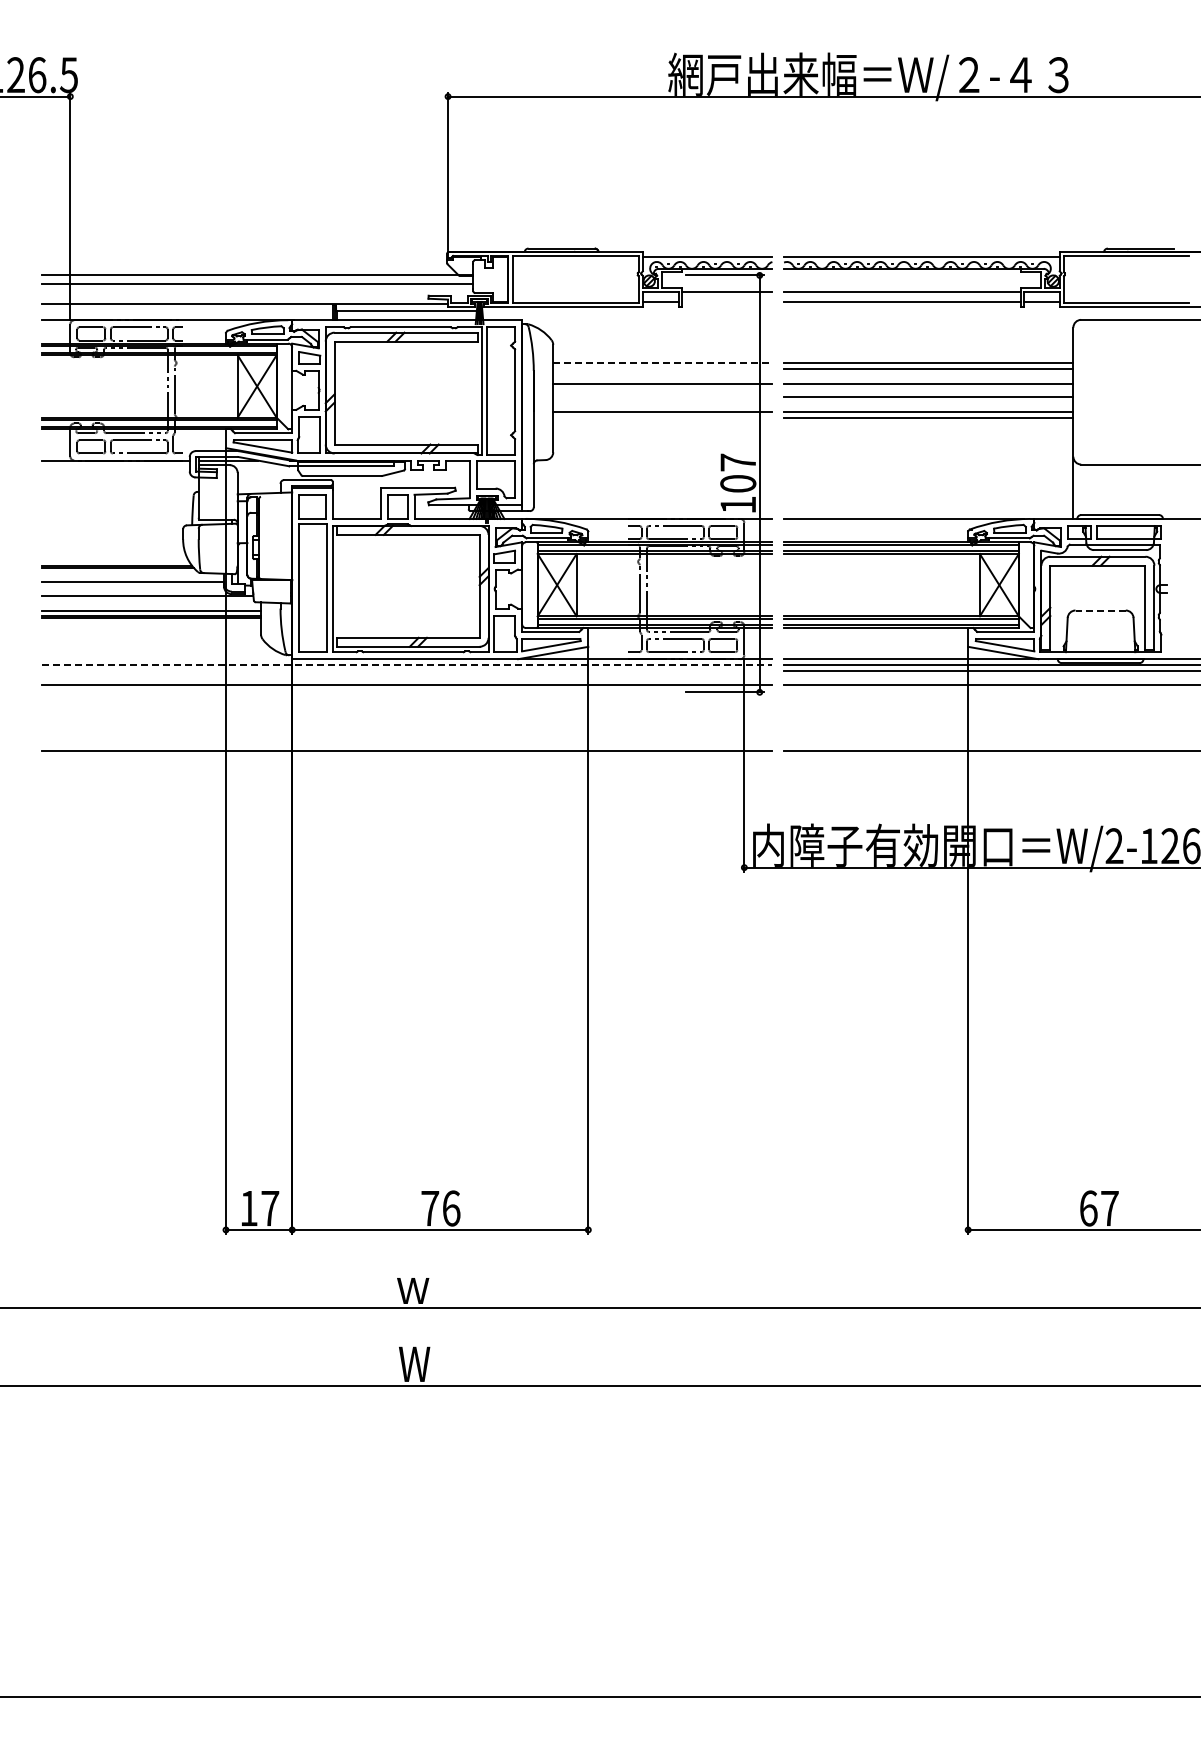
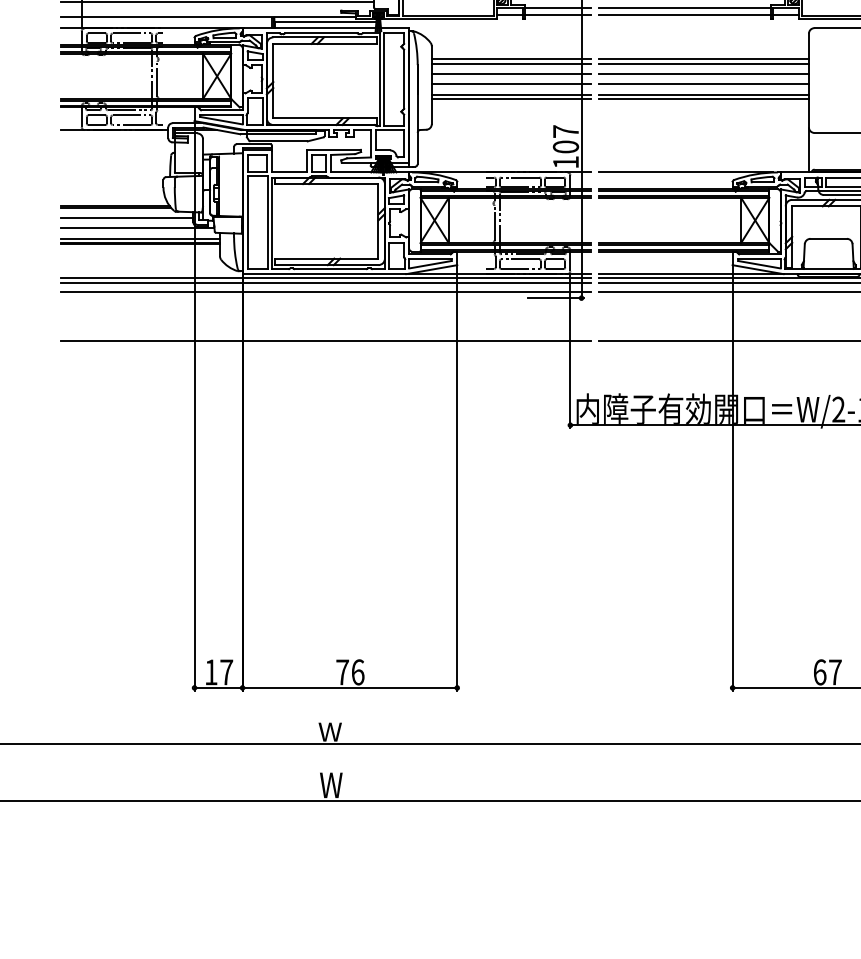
line: (726, 301) -> (557, 14), added
line: (662, 363) -> (511, 59), dashed -> solid
line: (662, 368) -> (511, 63), added
line: (662, 397) -> (511, 84), added
line: (662, 417) -> (511, 98), added
line: (1100, 610) -> (828, 238), dashed -> solid
line: (407, 665) -> (326, 278), dashed -> solid
line: (406, 670) -> (325, 282), added

